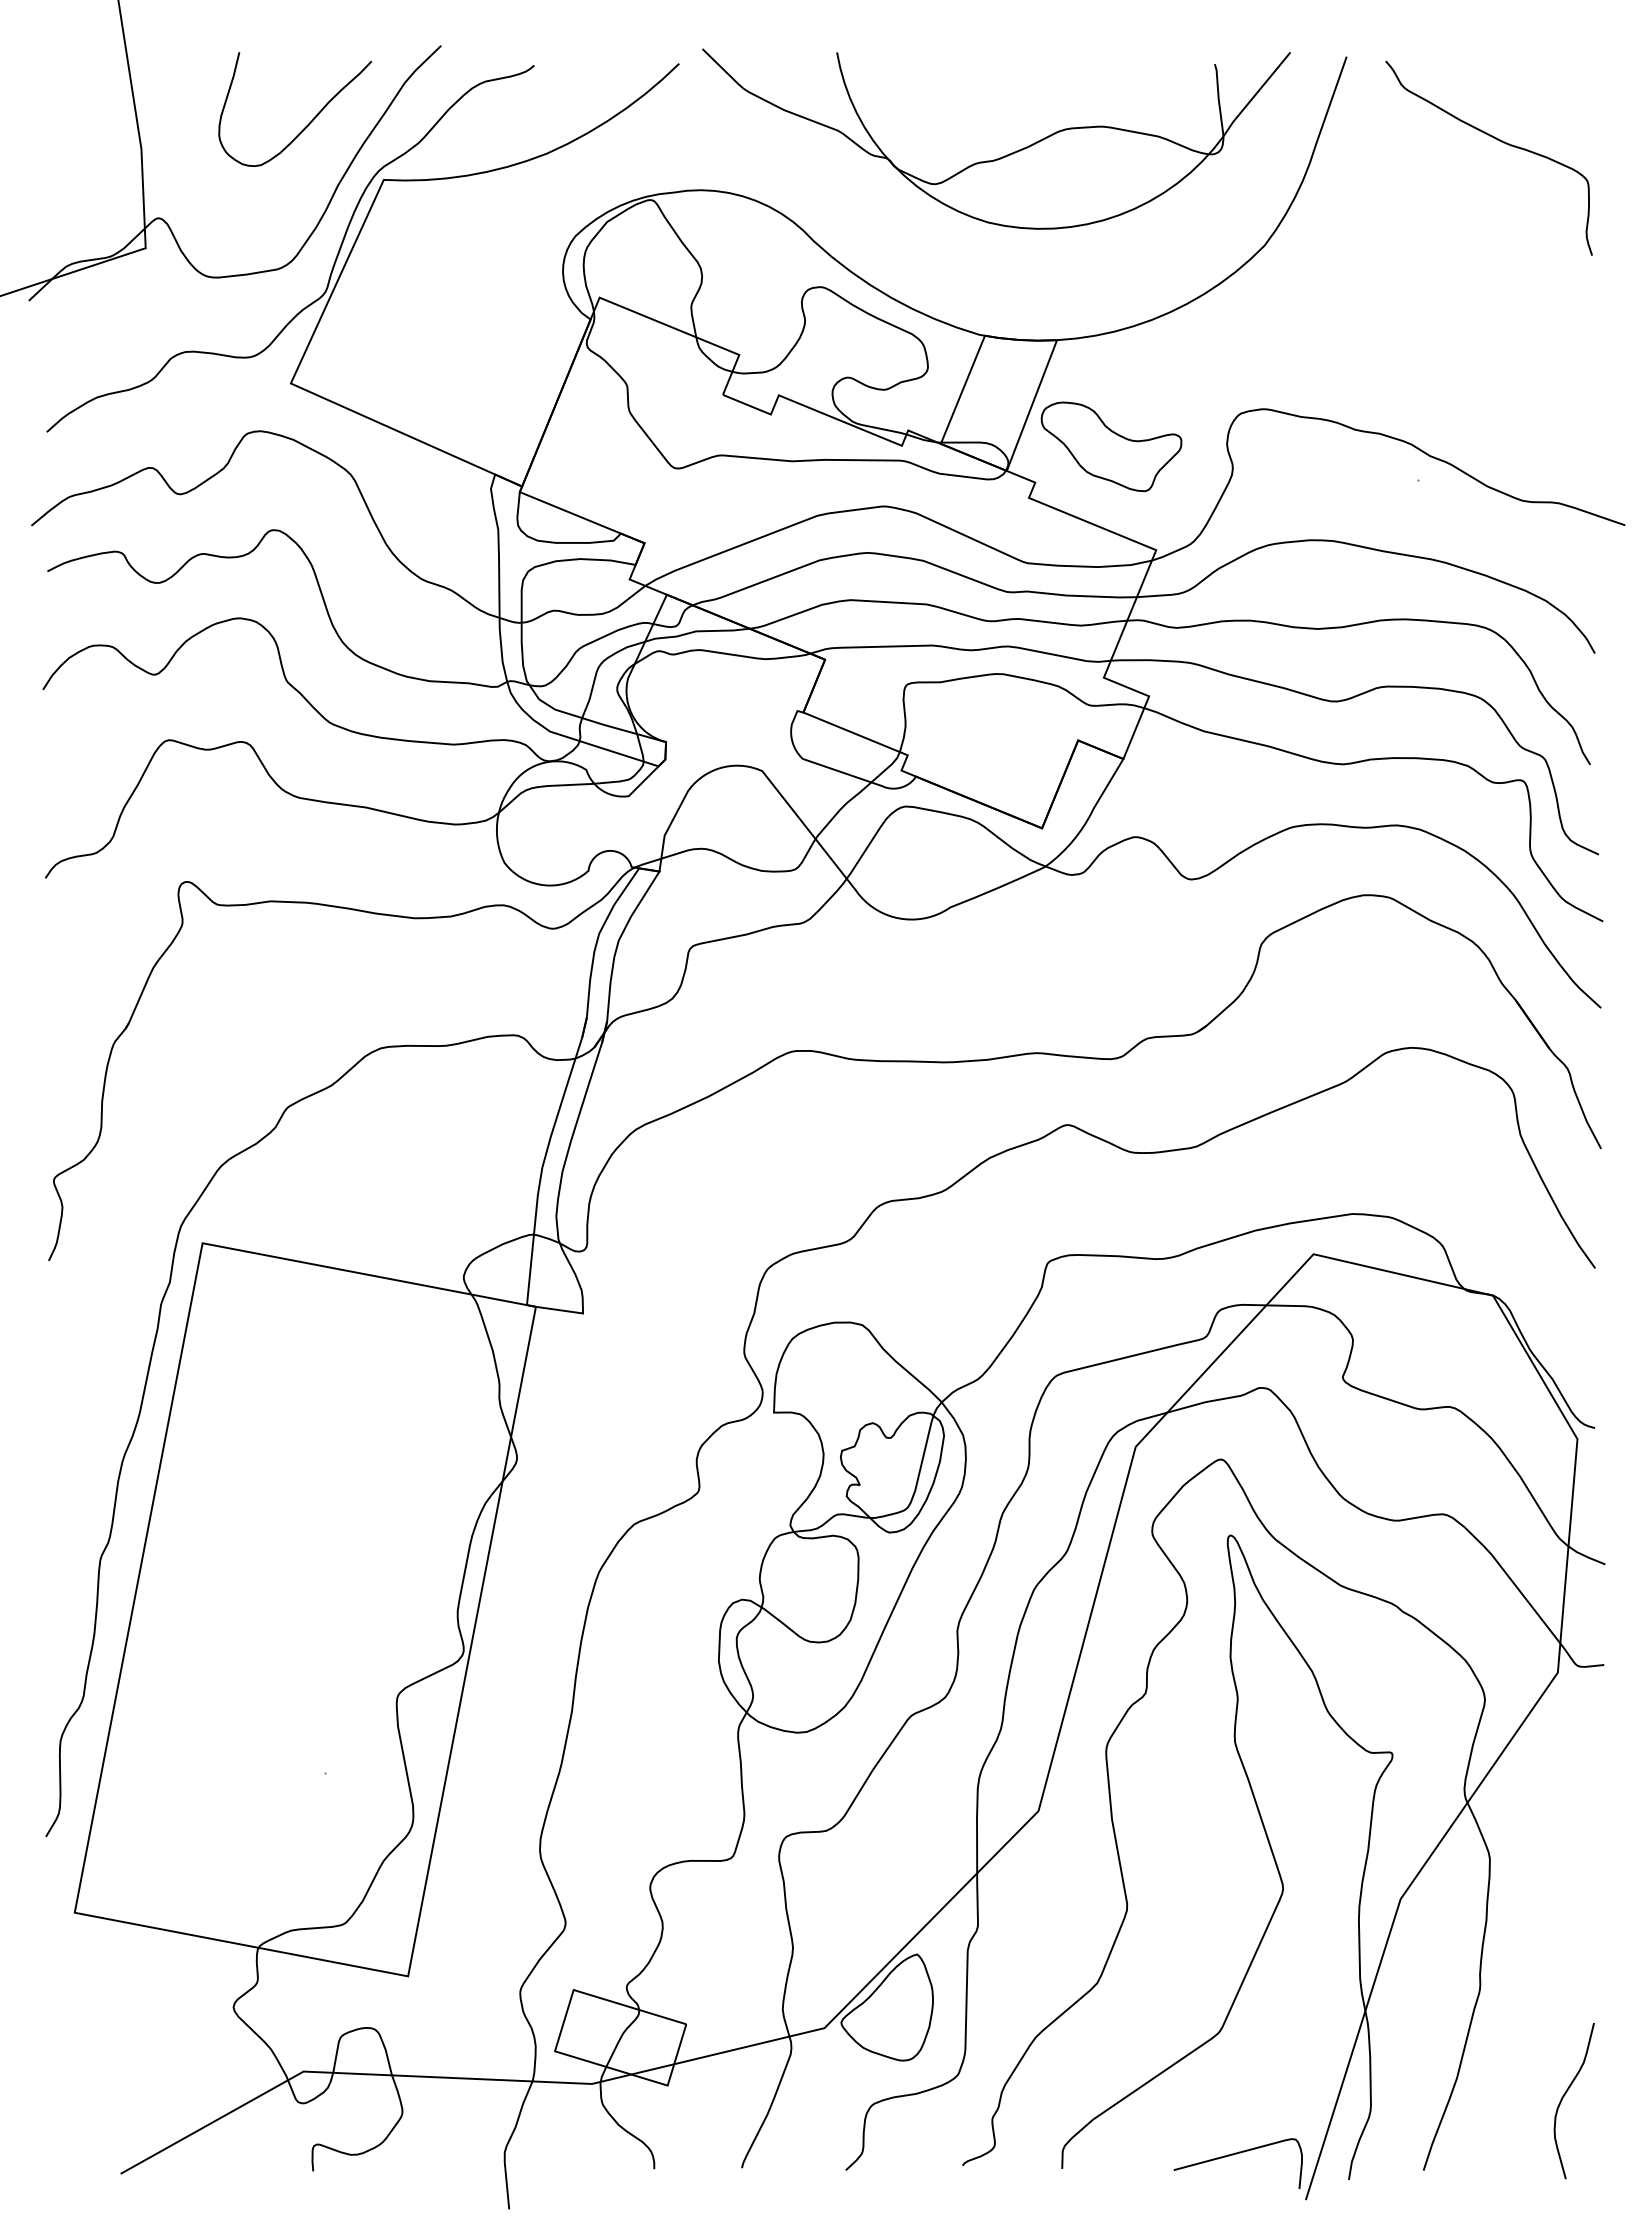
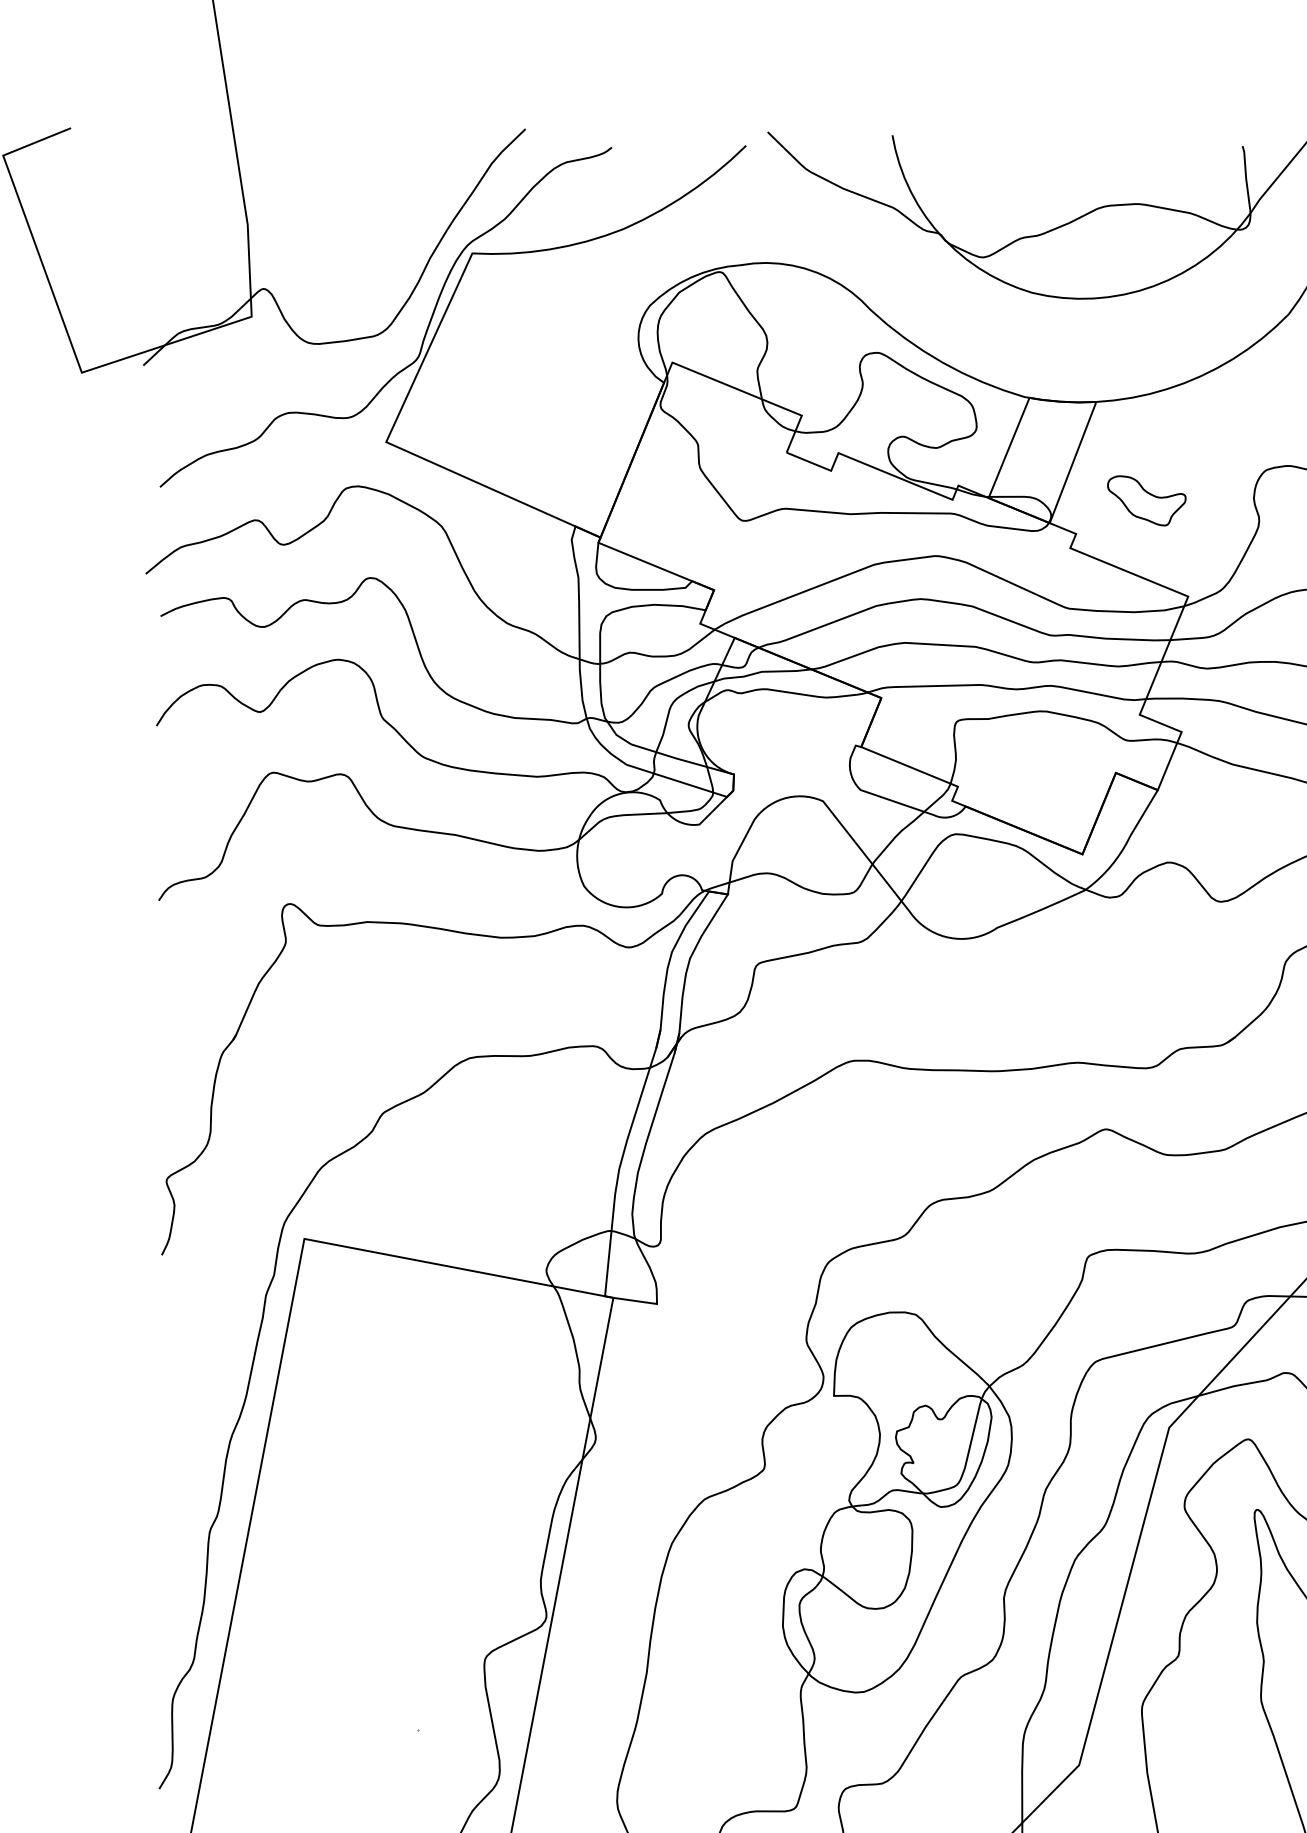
curve: (308, 123) -> (402, 201), removed
part: (1111, 446) -> (1146, 500), size x0.6

